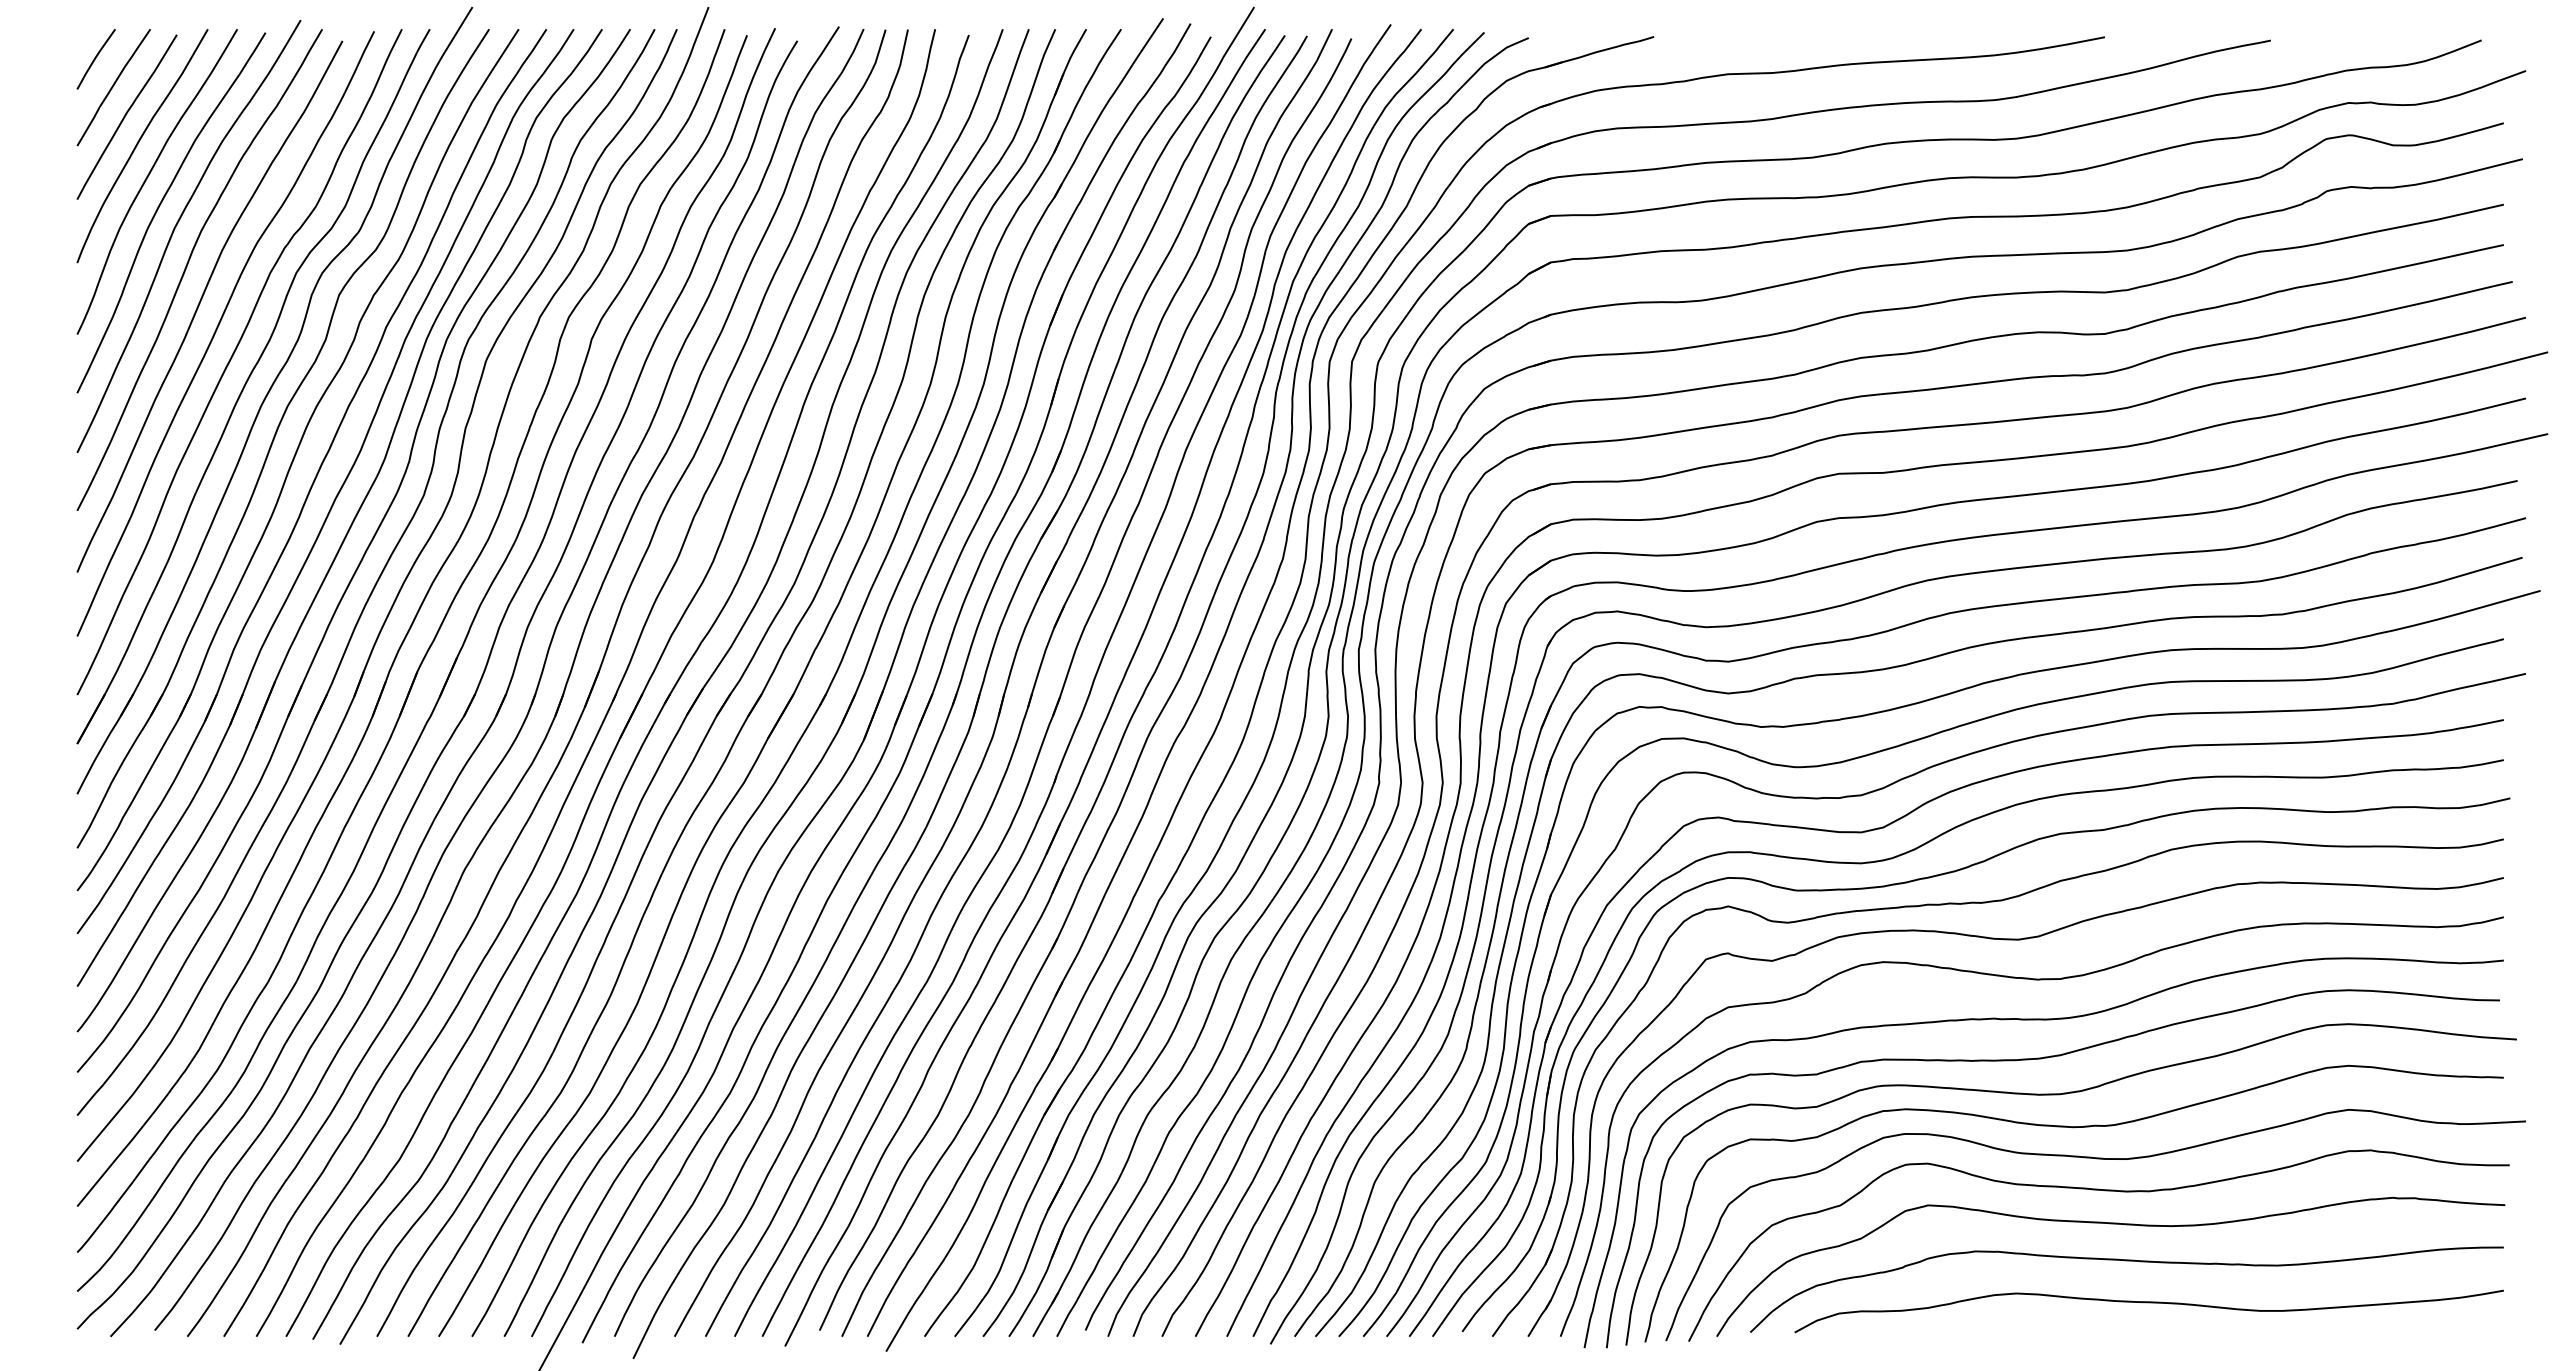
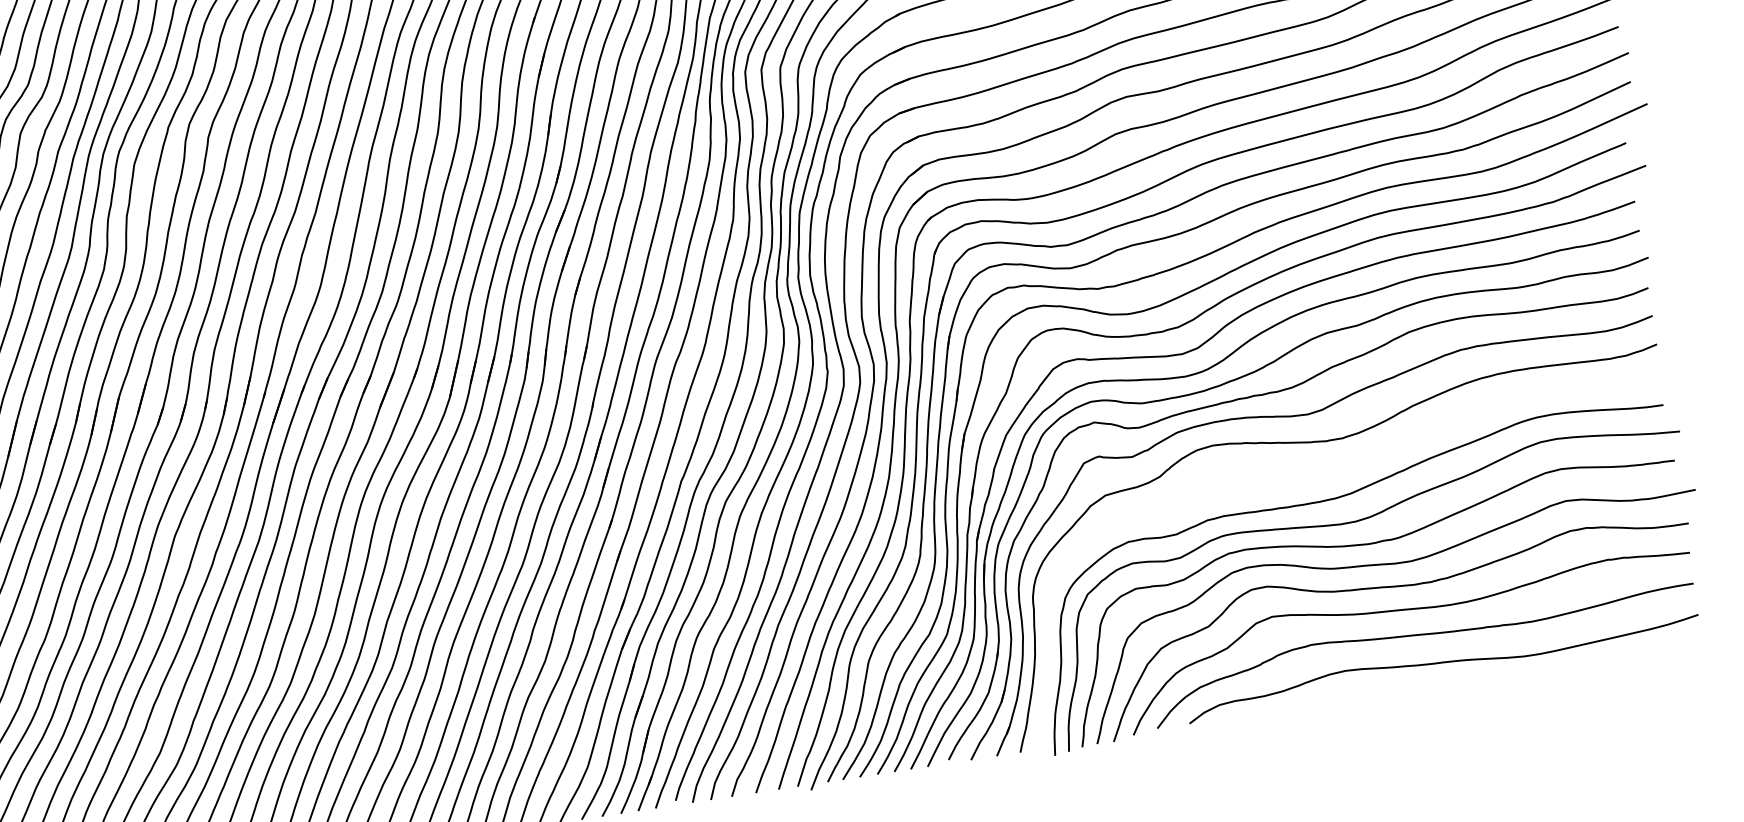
curve: (2043, 1020) -> (1335, 470), removed

